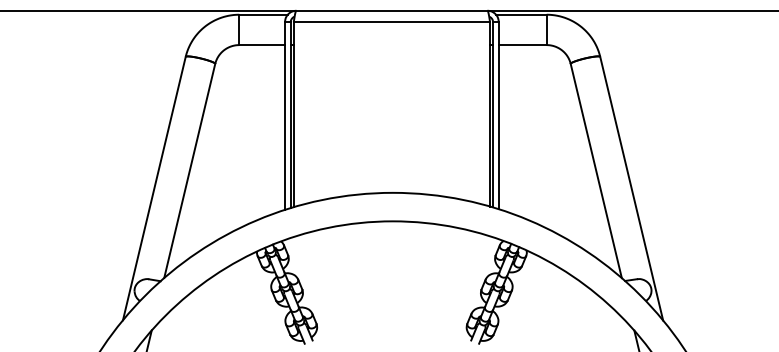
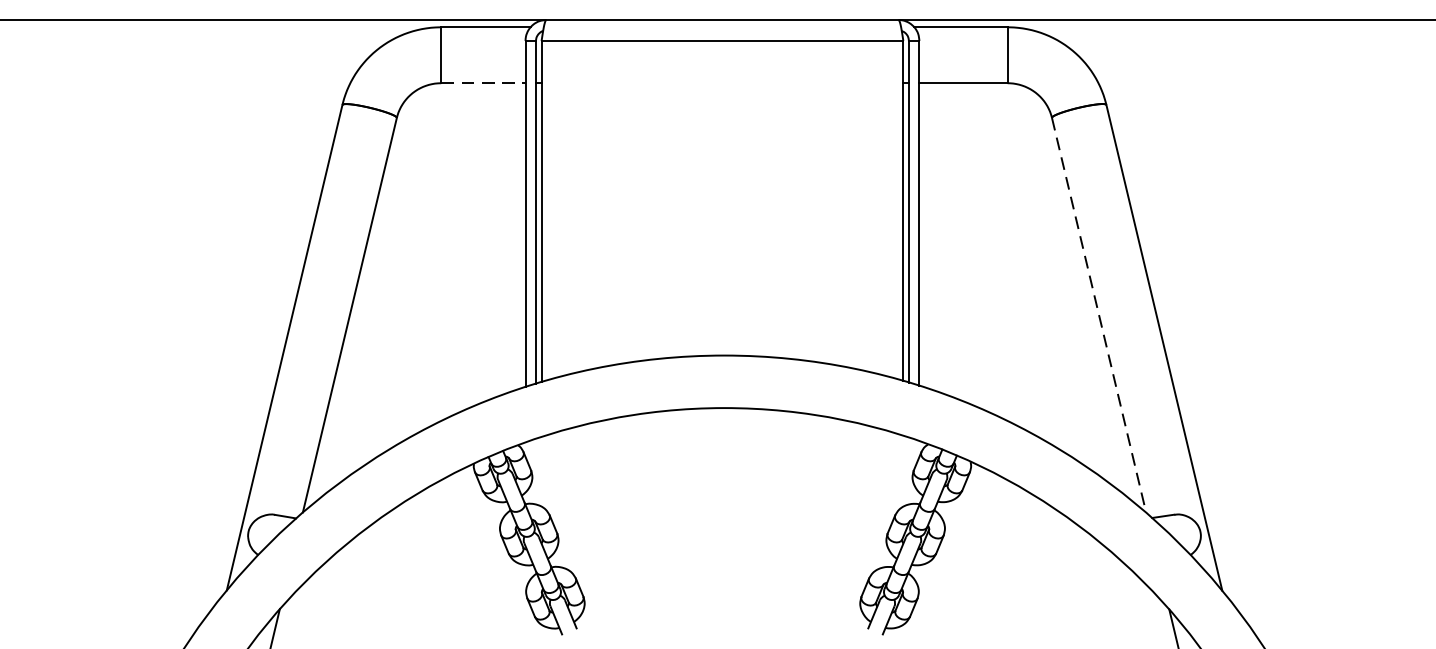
line: (262, 45) -> (483, 83), solid -> dashed
line: (596, 171) -> (1099, 316), solid -> dashed

